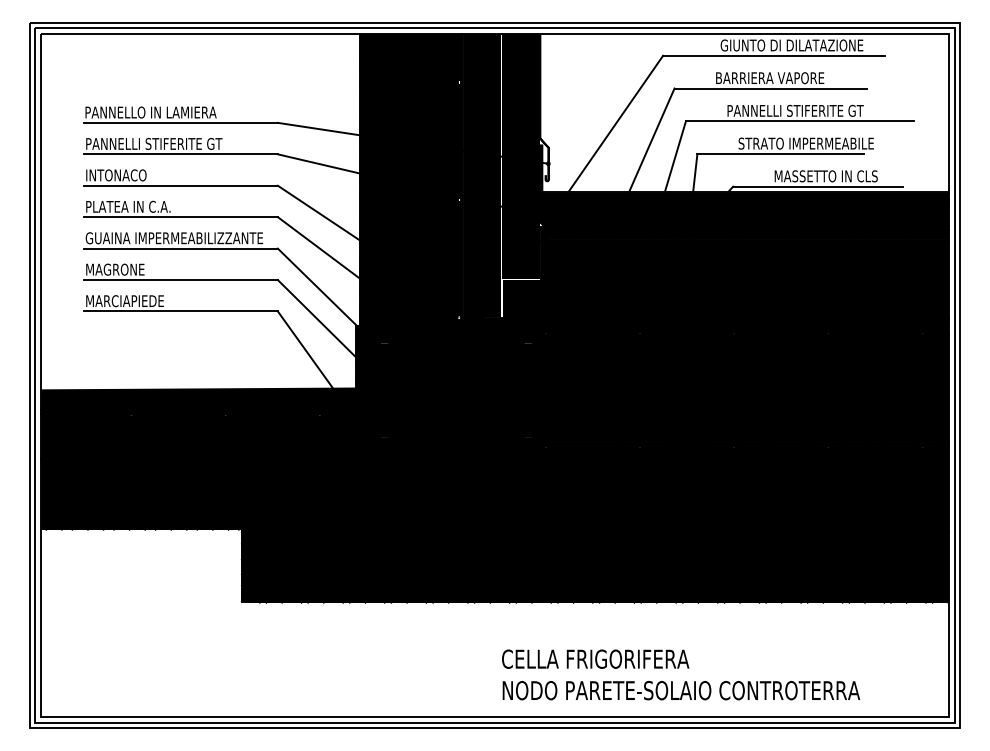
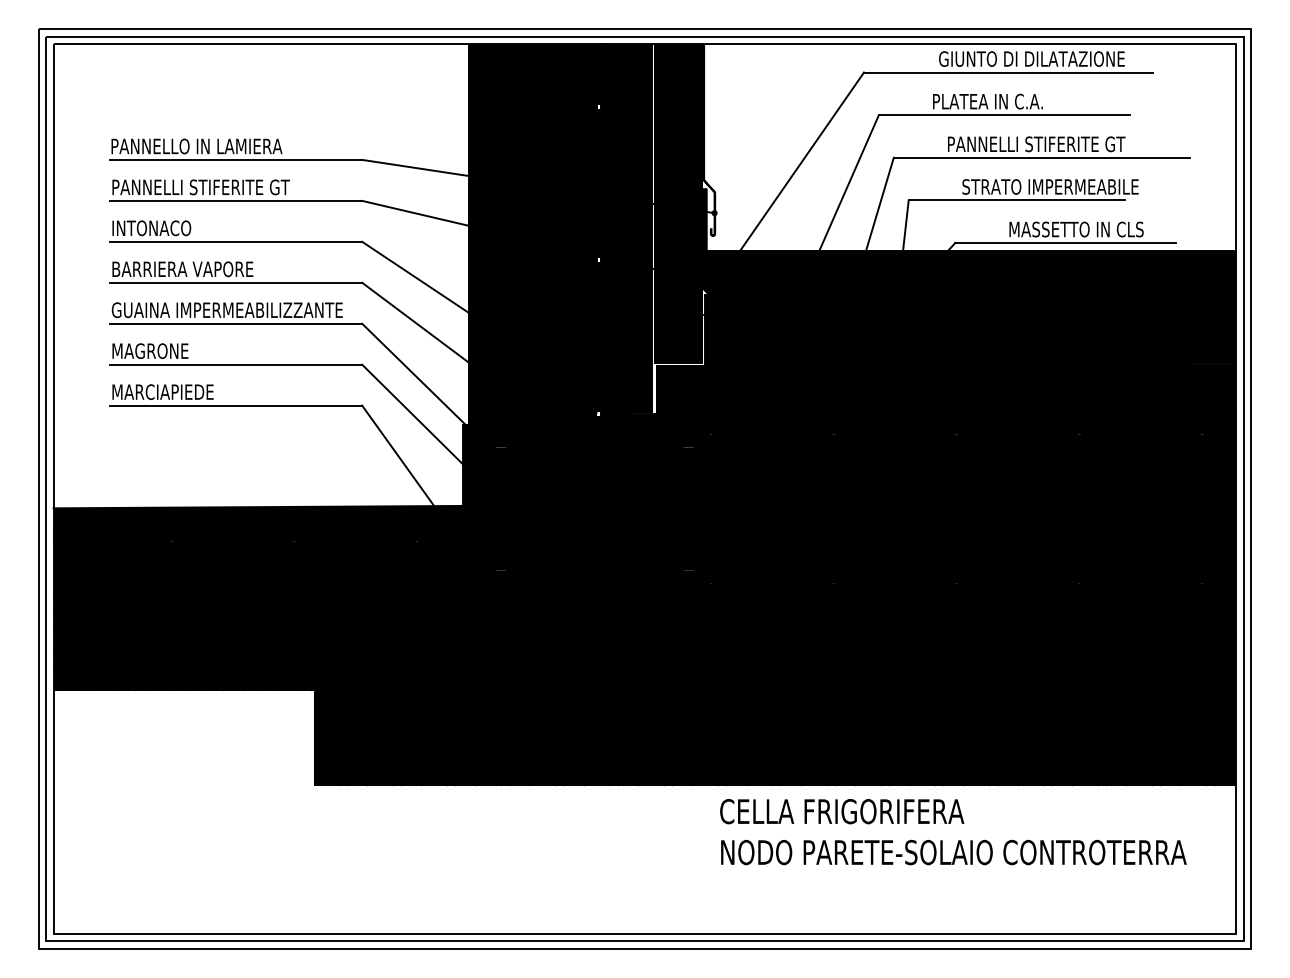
text: (770, 78) -> (1003, 101), BARRIERA VAPORE -> PLATEA IN C.A.
text: (140, 207) -> (183, 269), PLATEA IN C.A. -> BARRIERA VAPORE
text: (681, 675) -> (953, 832), moved

